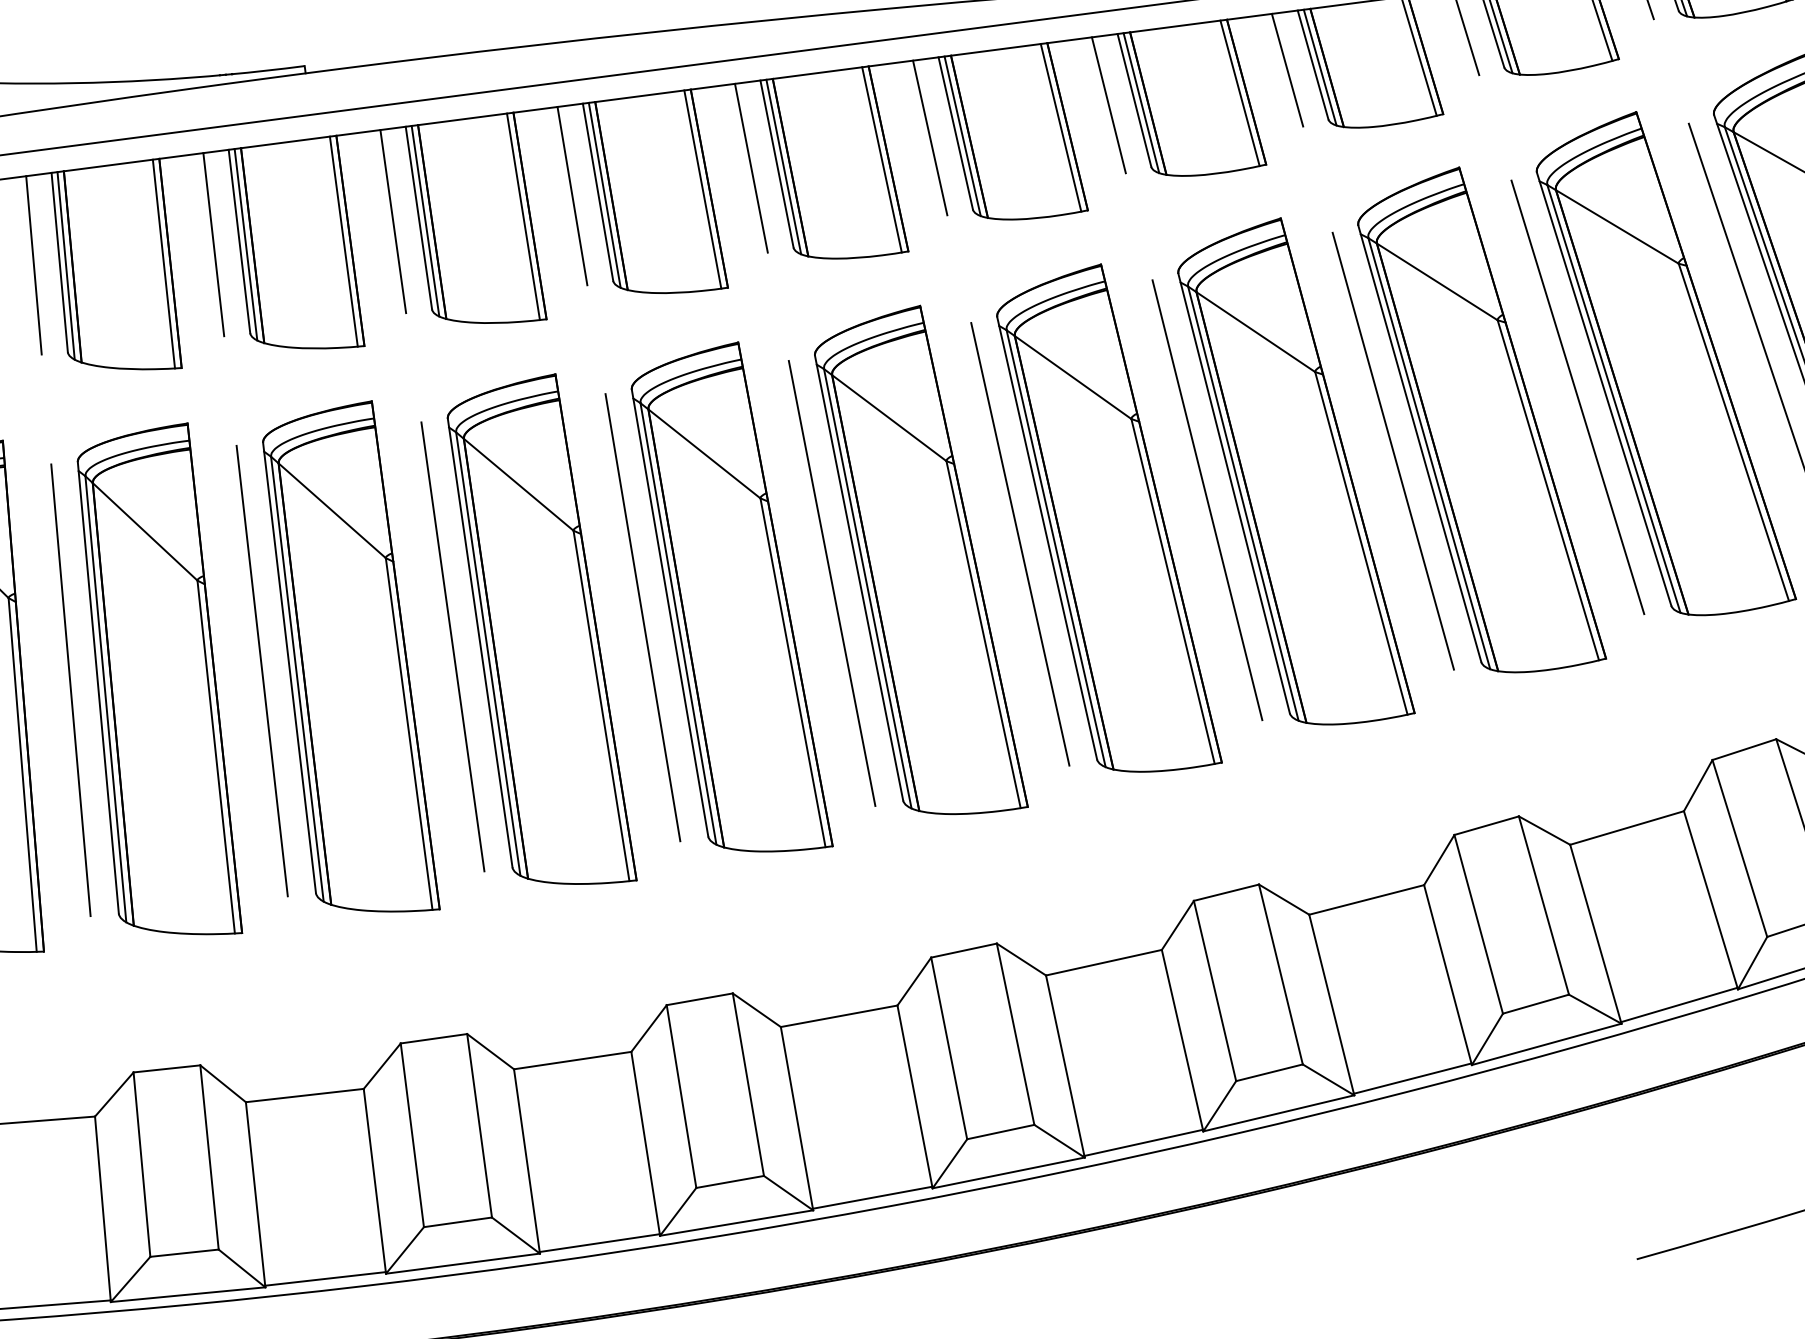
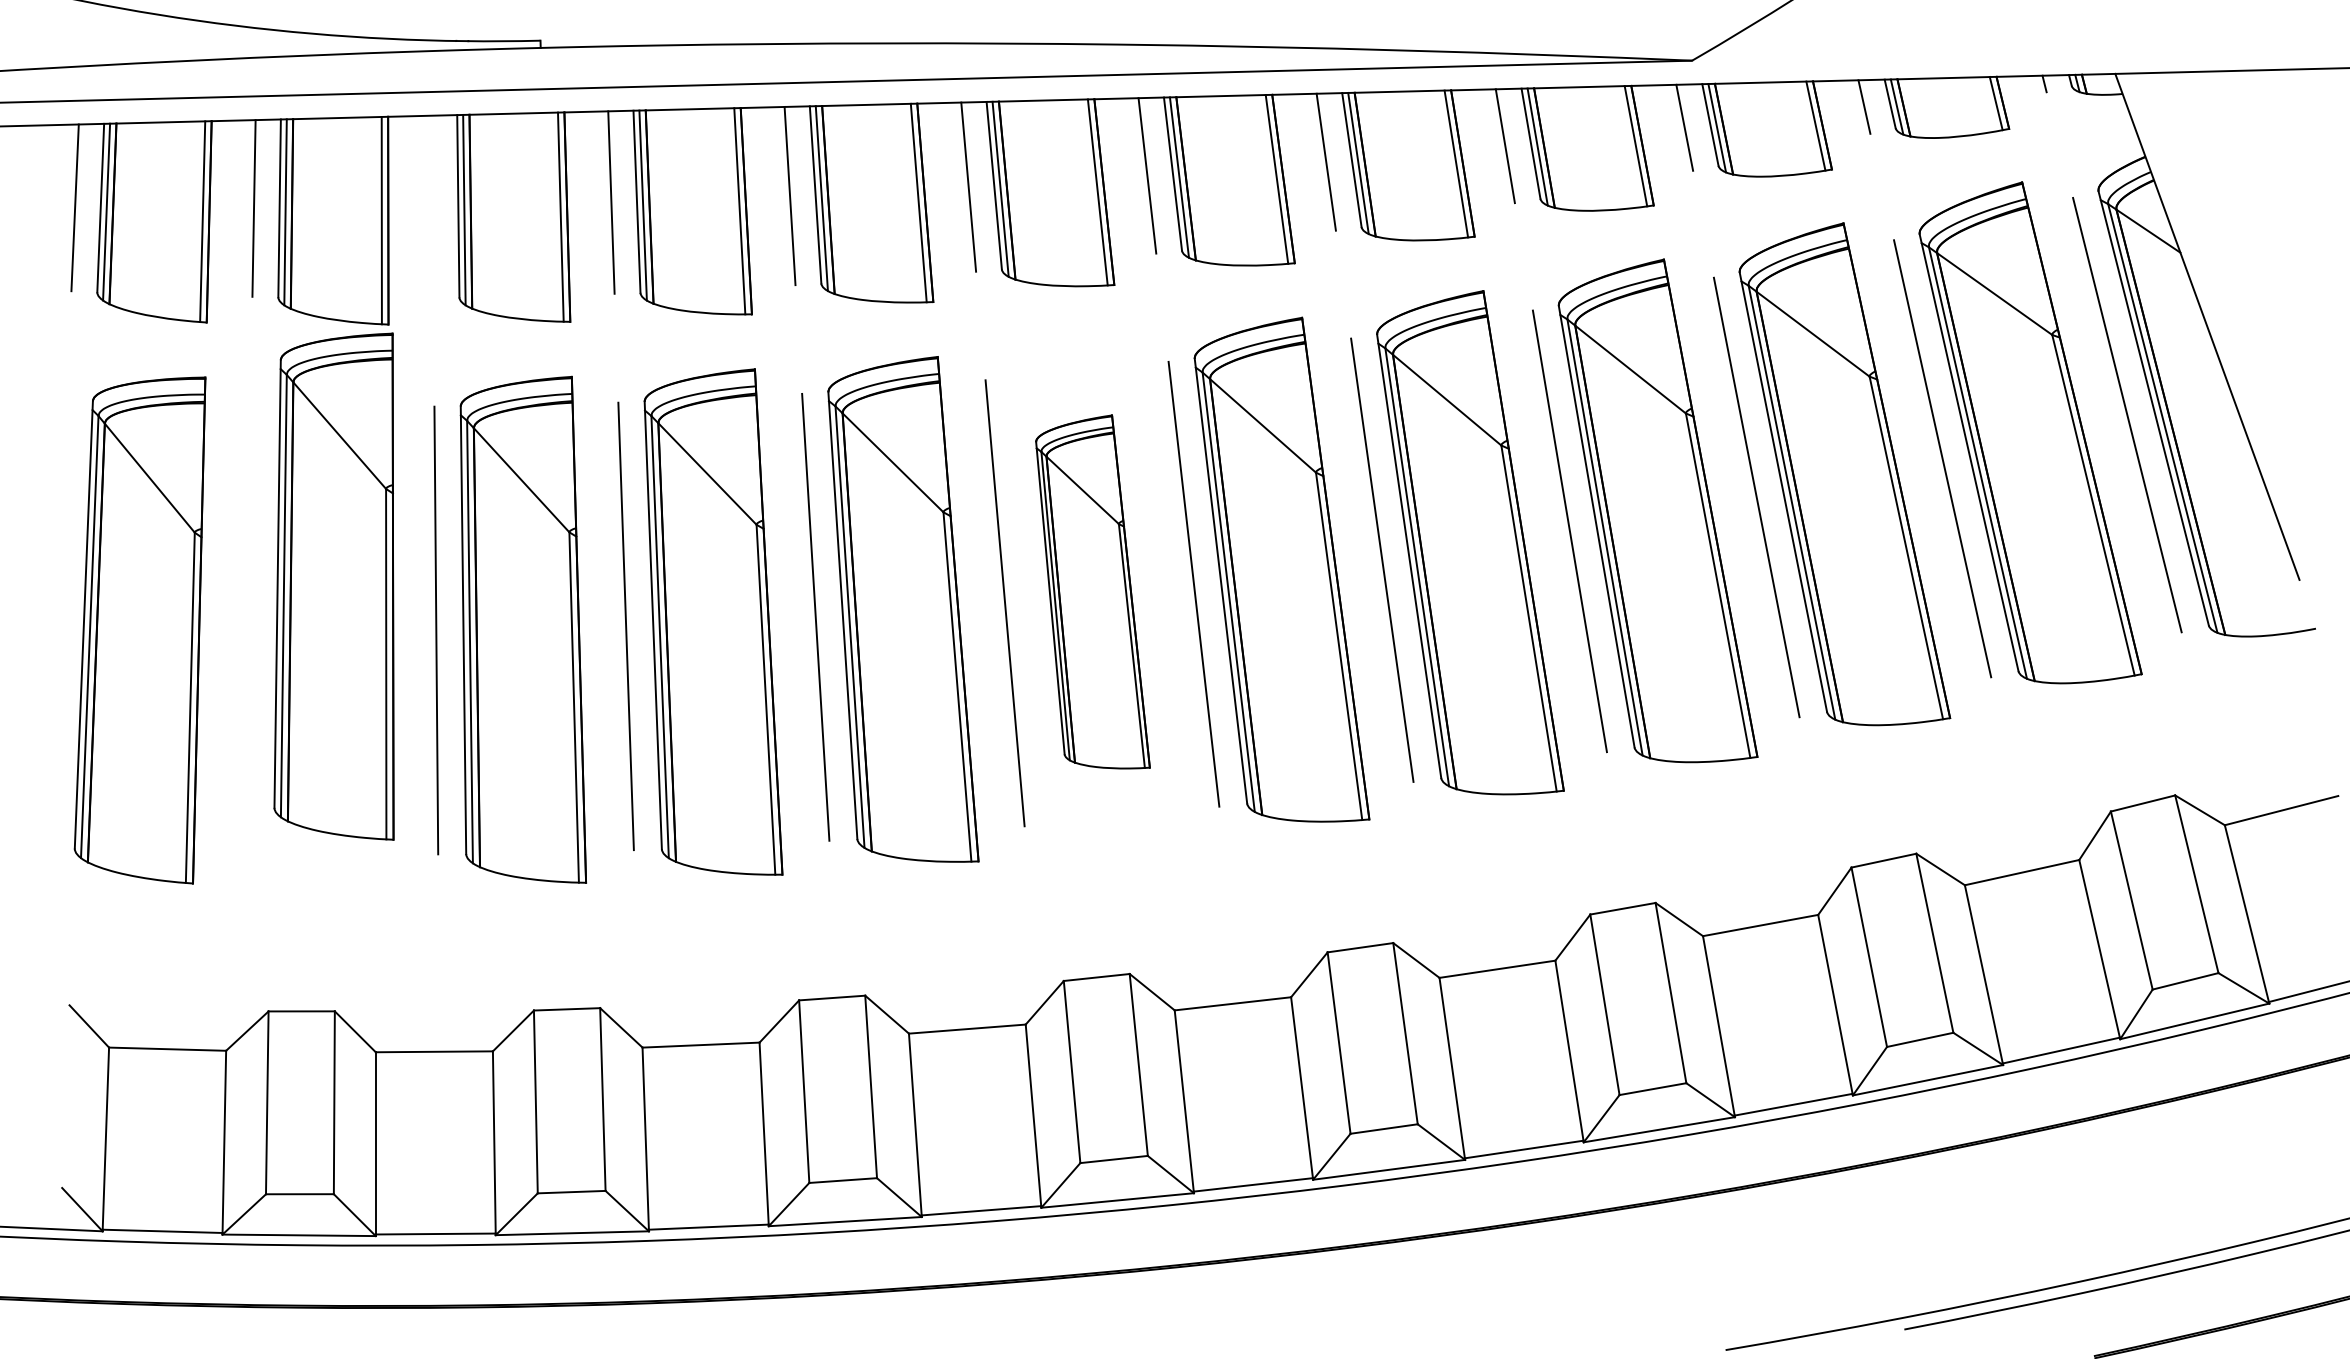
line: (213, 244) -> (432, 206), removed
part: (918, 562) -> (1092, 591), size x0.7
part: (154, 684) -> (333, 586), moved
line: (70, 690) -> (246, 629), removed

